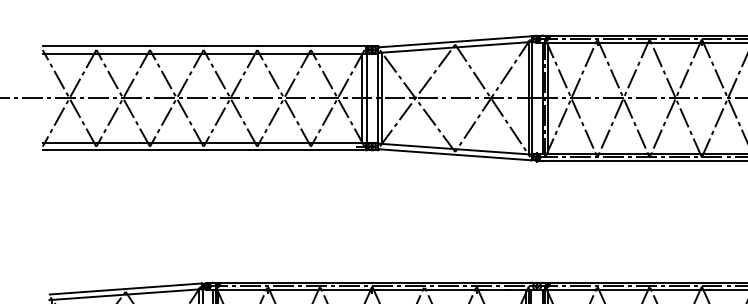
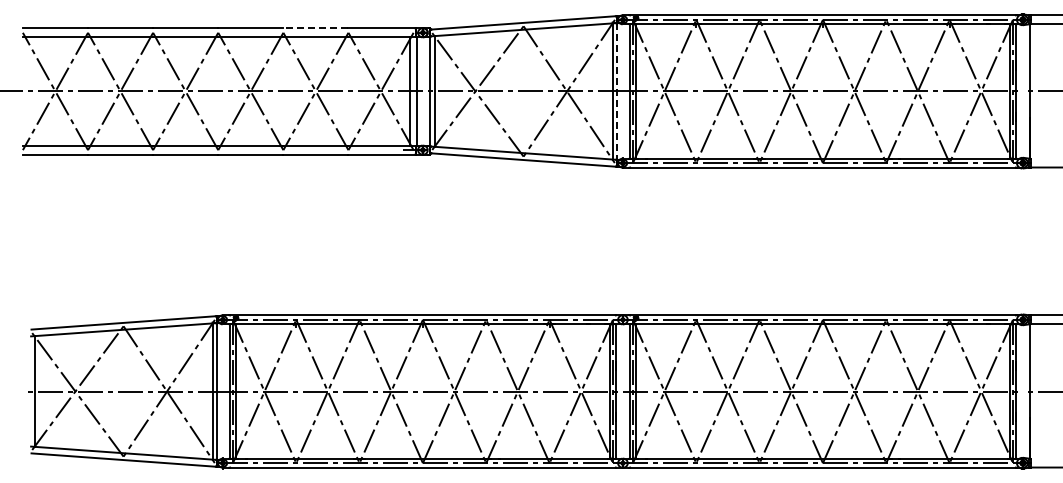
line: (283, 46) -> (315, 28), solid -> dashed
line: (532, 99) -> (617, 92), solid -> dashed

